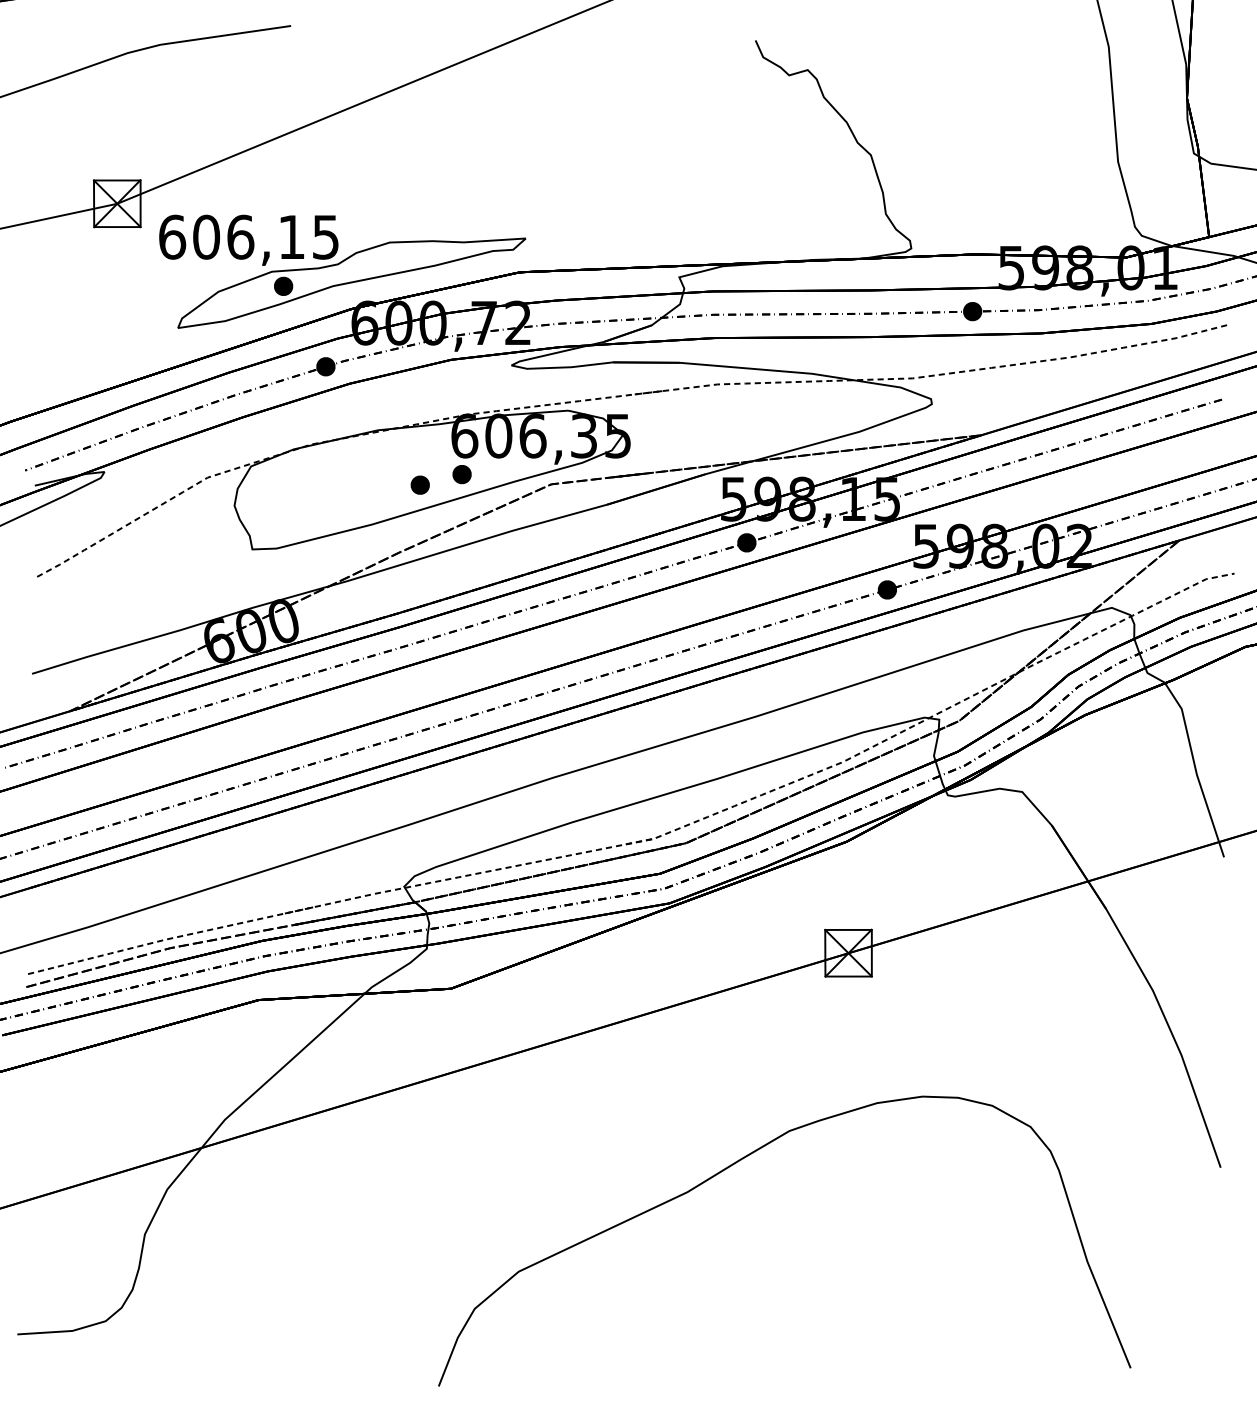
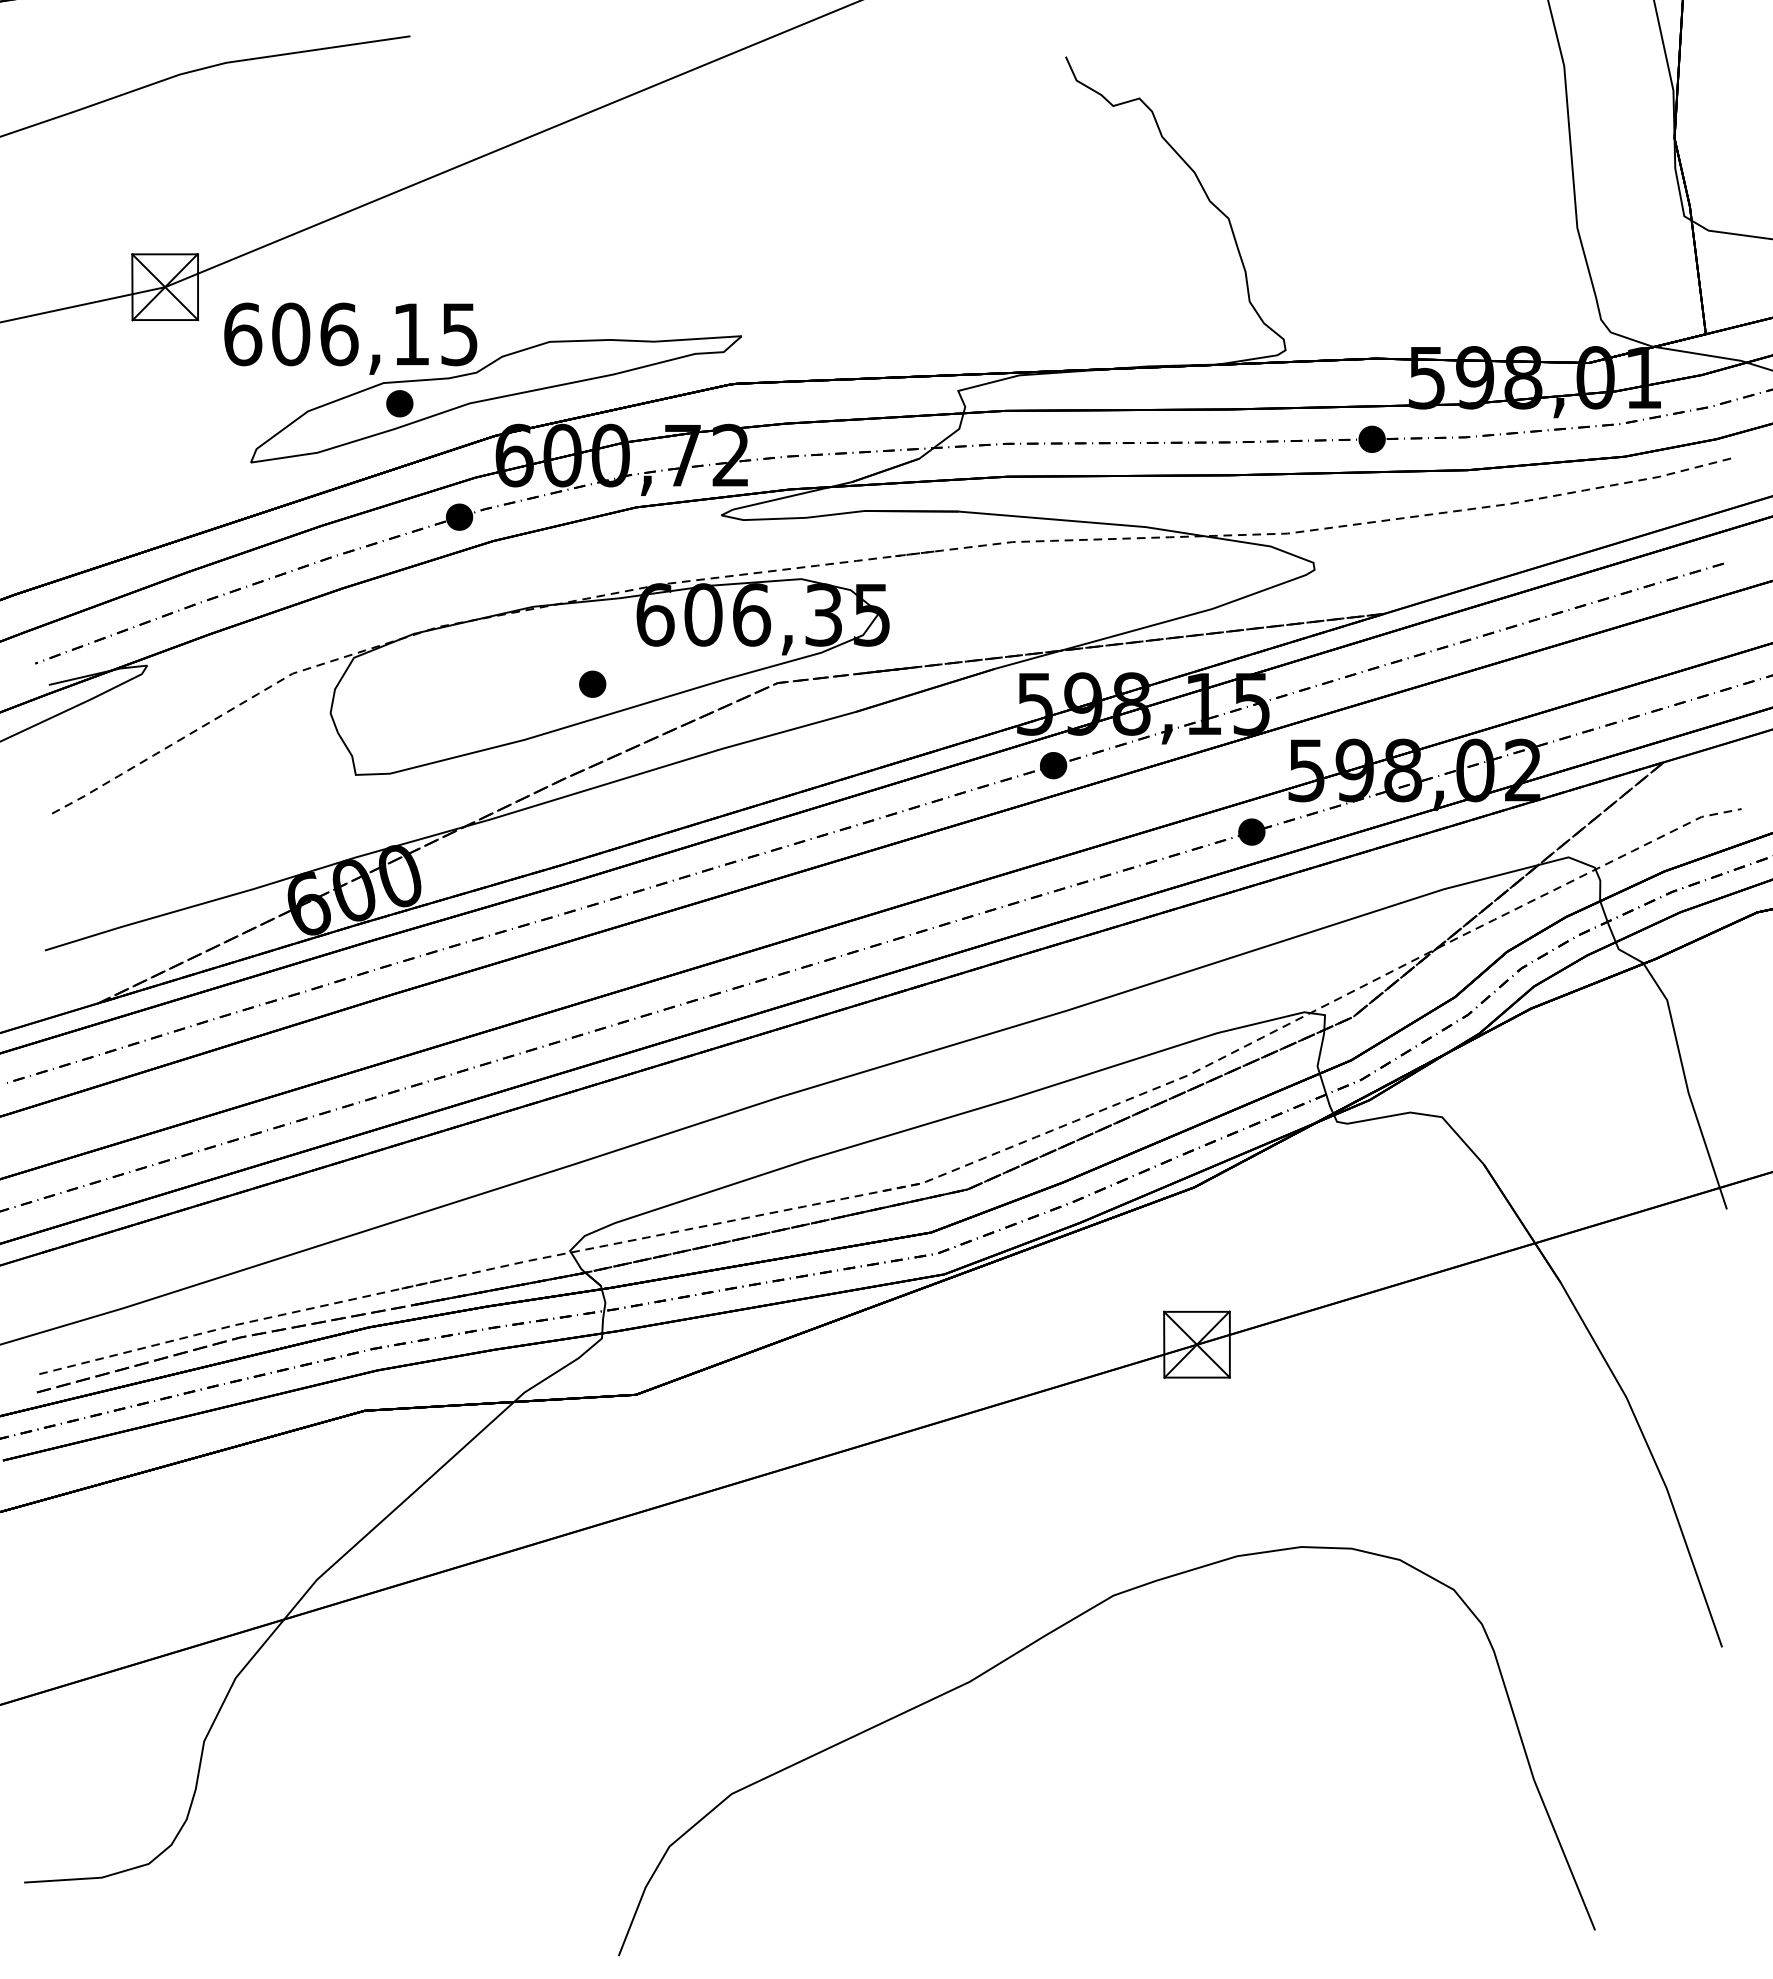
part: (461, 474) -> (651, 668), removed

